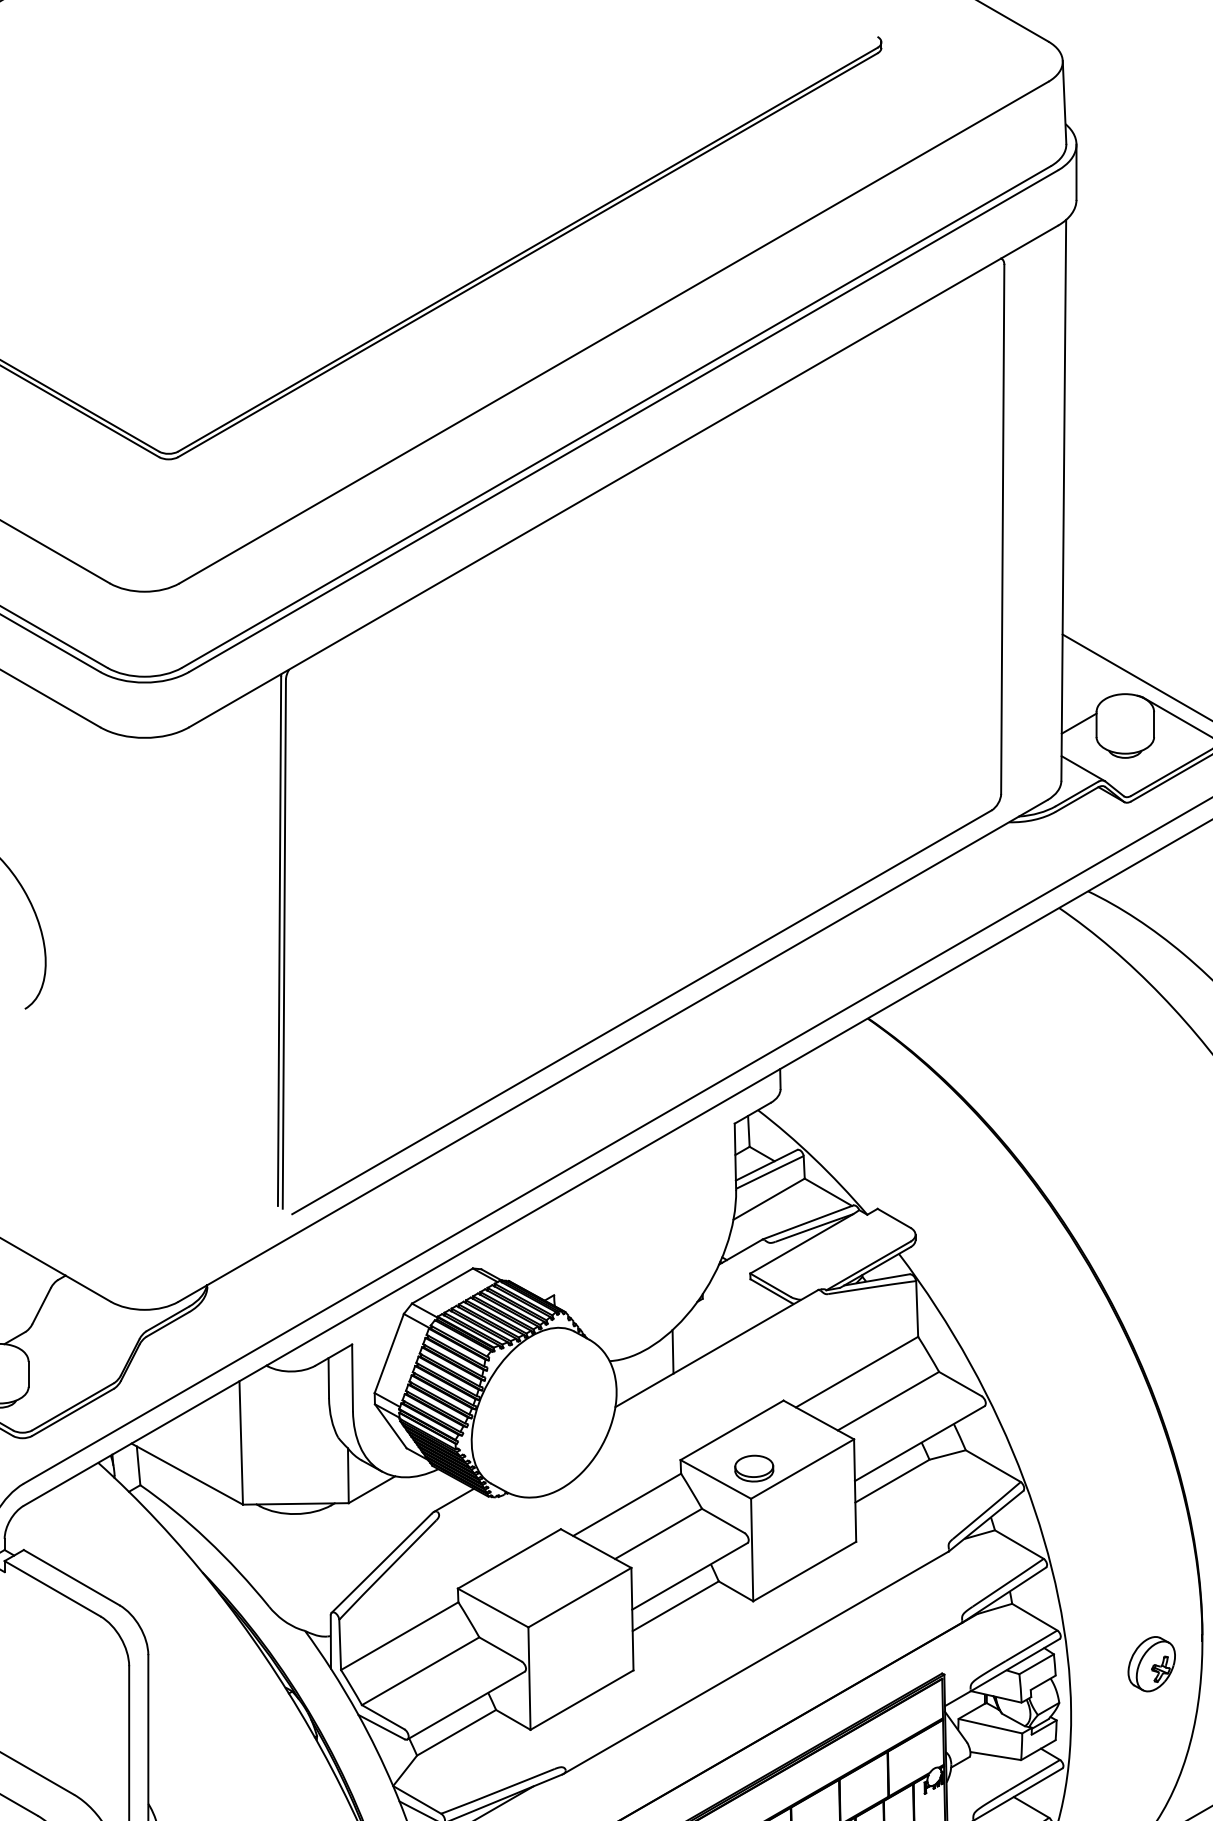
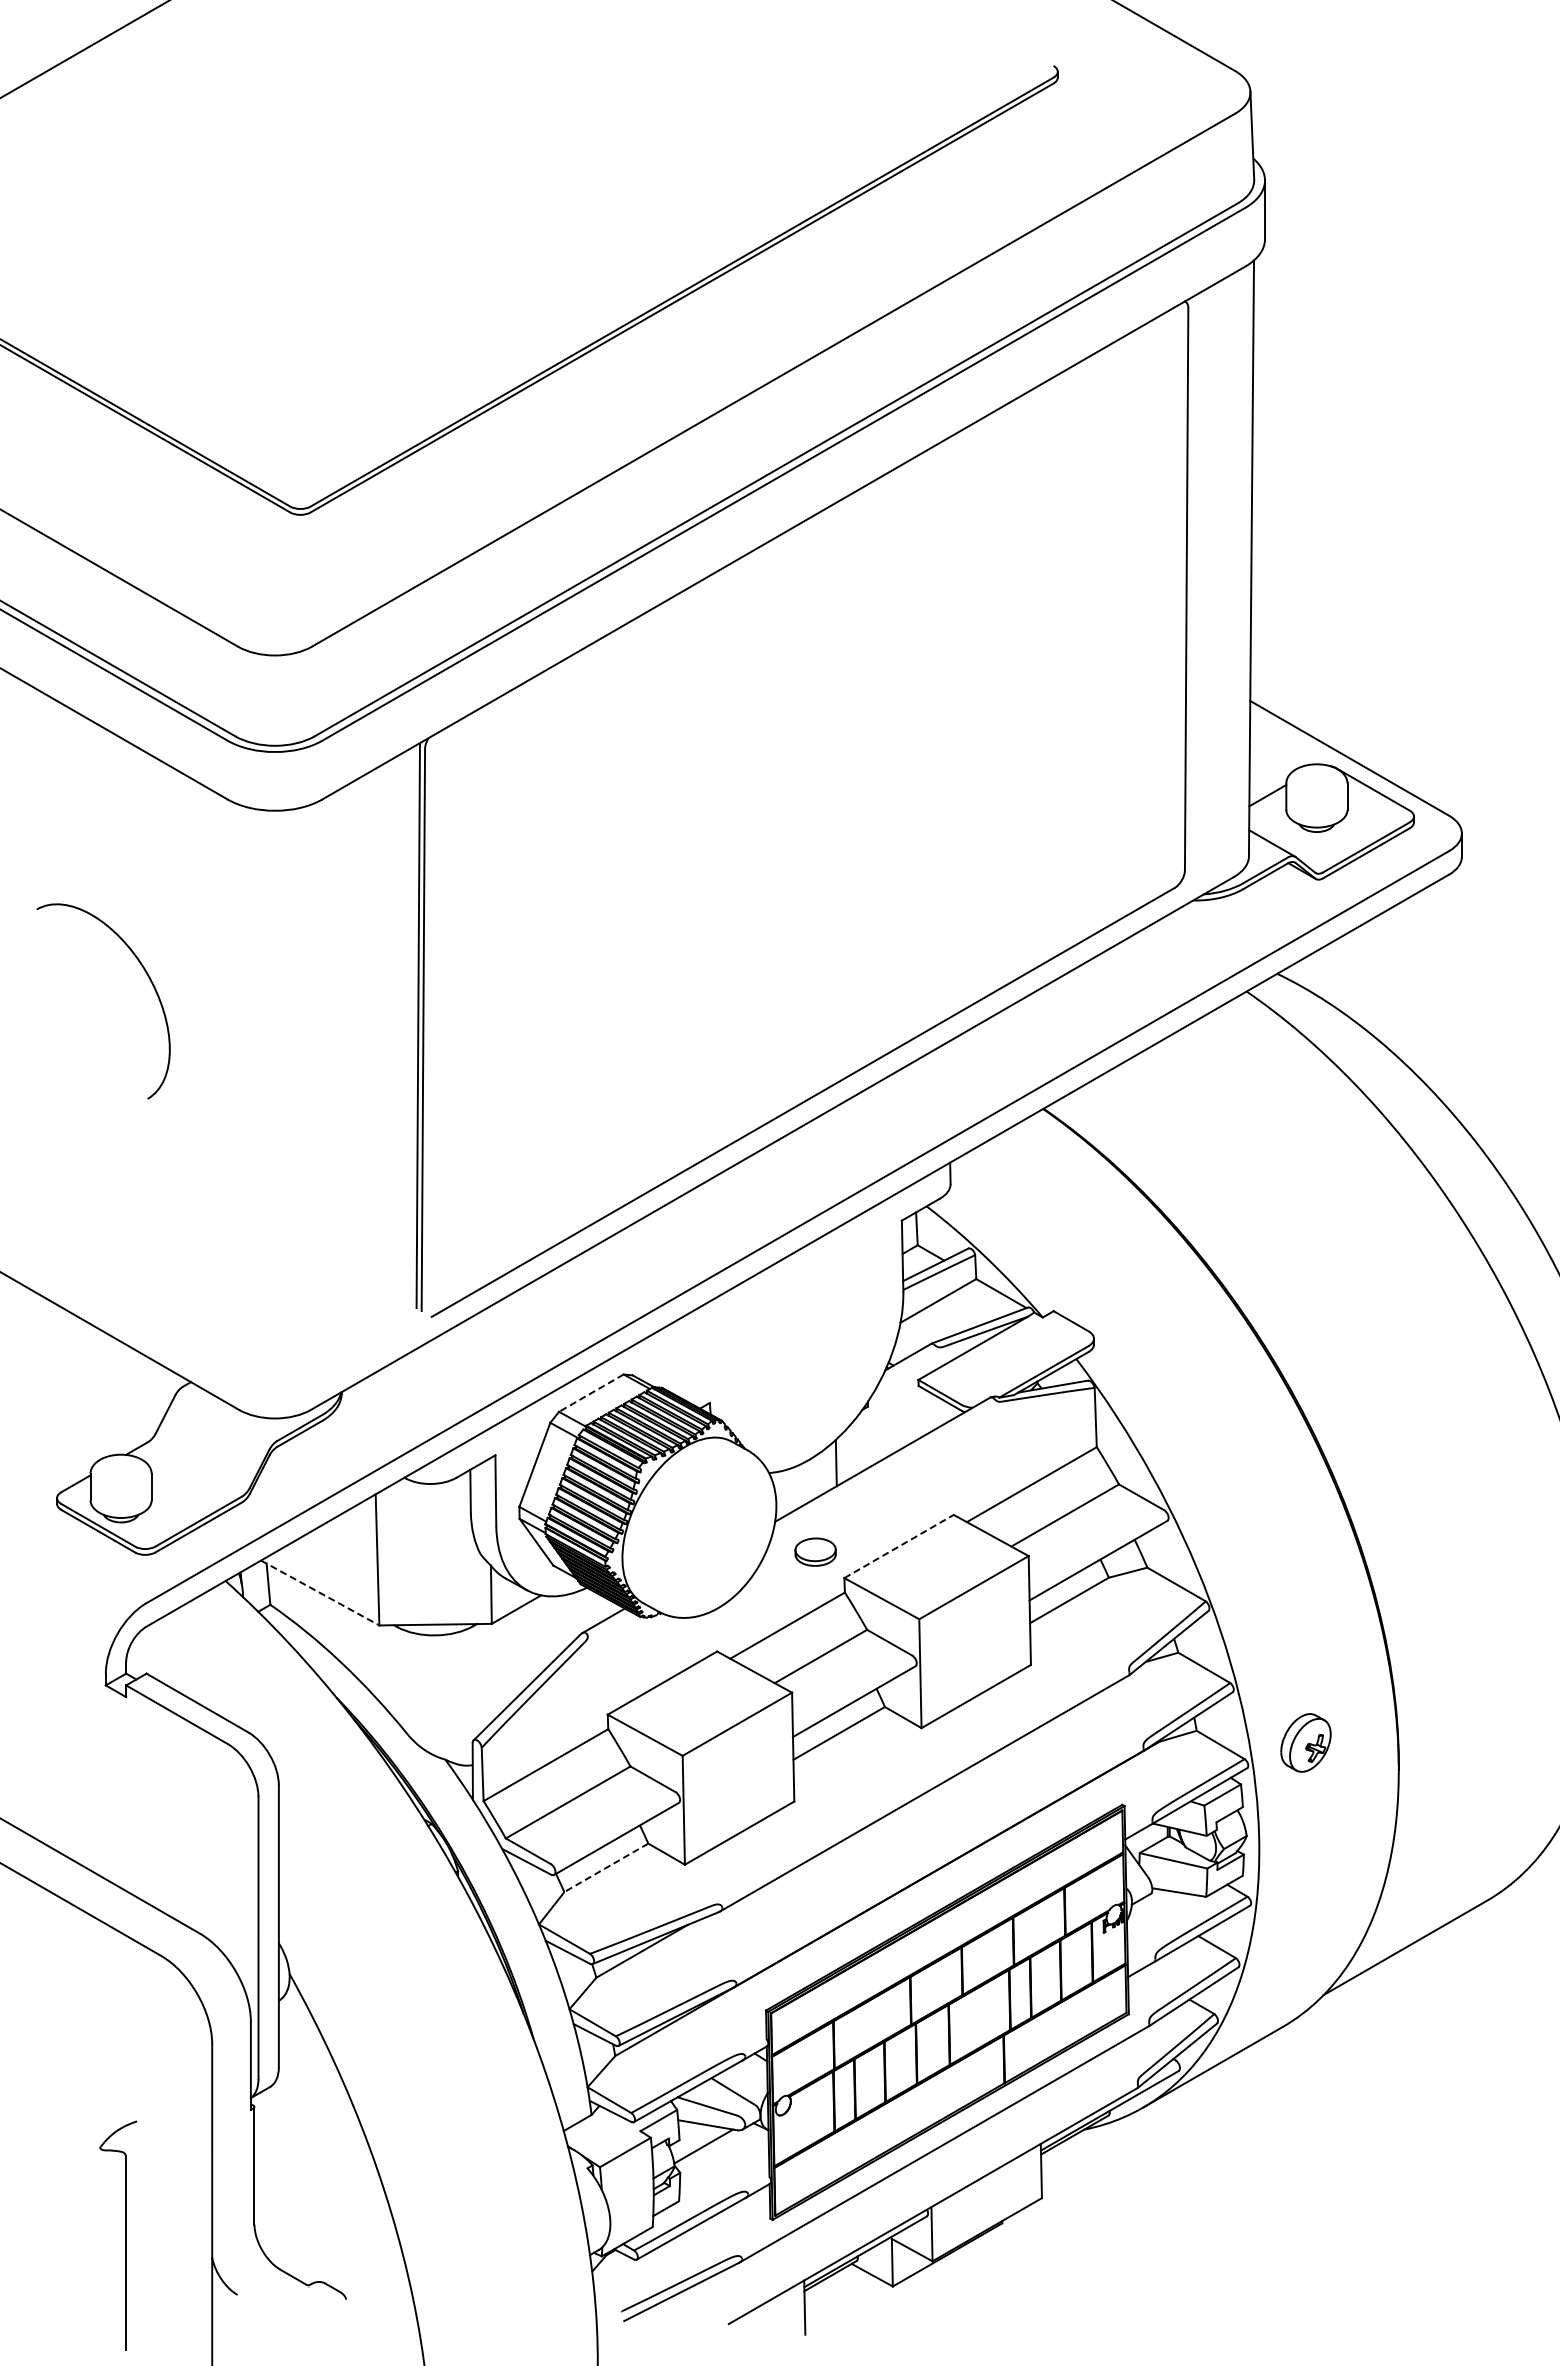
line: (441, 1286) -> (590, 1393), solid -> dashed
line: (732, 1430) -> (899, 1546), solid -> dashed
part: (754, 1467) -> (815, 1551), moved
line: (187, 1474) -> (320, 1593), solid -> dashed
part: (1151, 1663) -> (1305, 1742), moved
line: (455, 1733) -> (605, 1868), solid -> dashed

